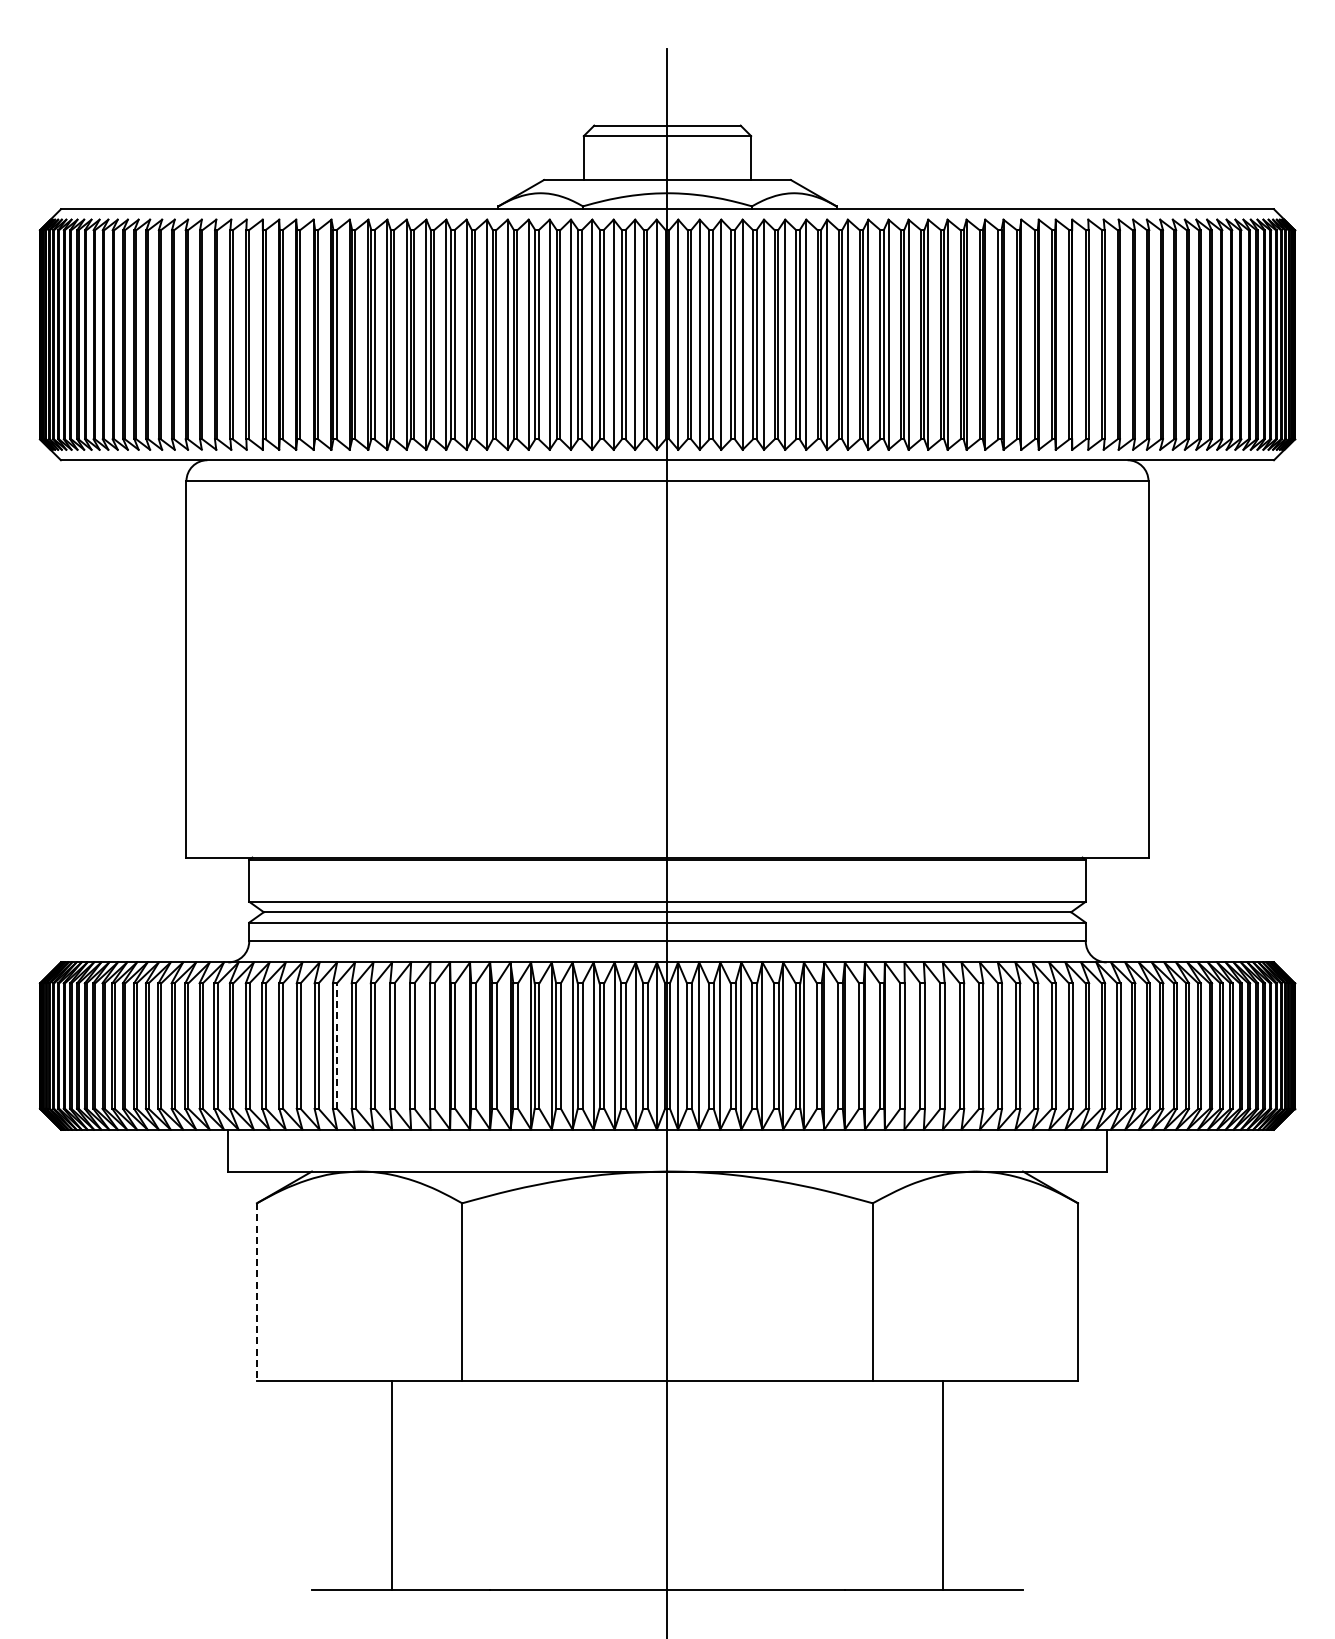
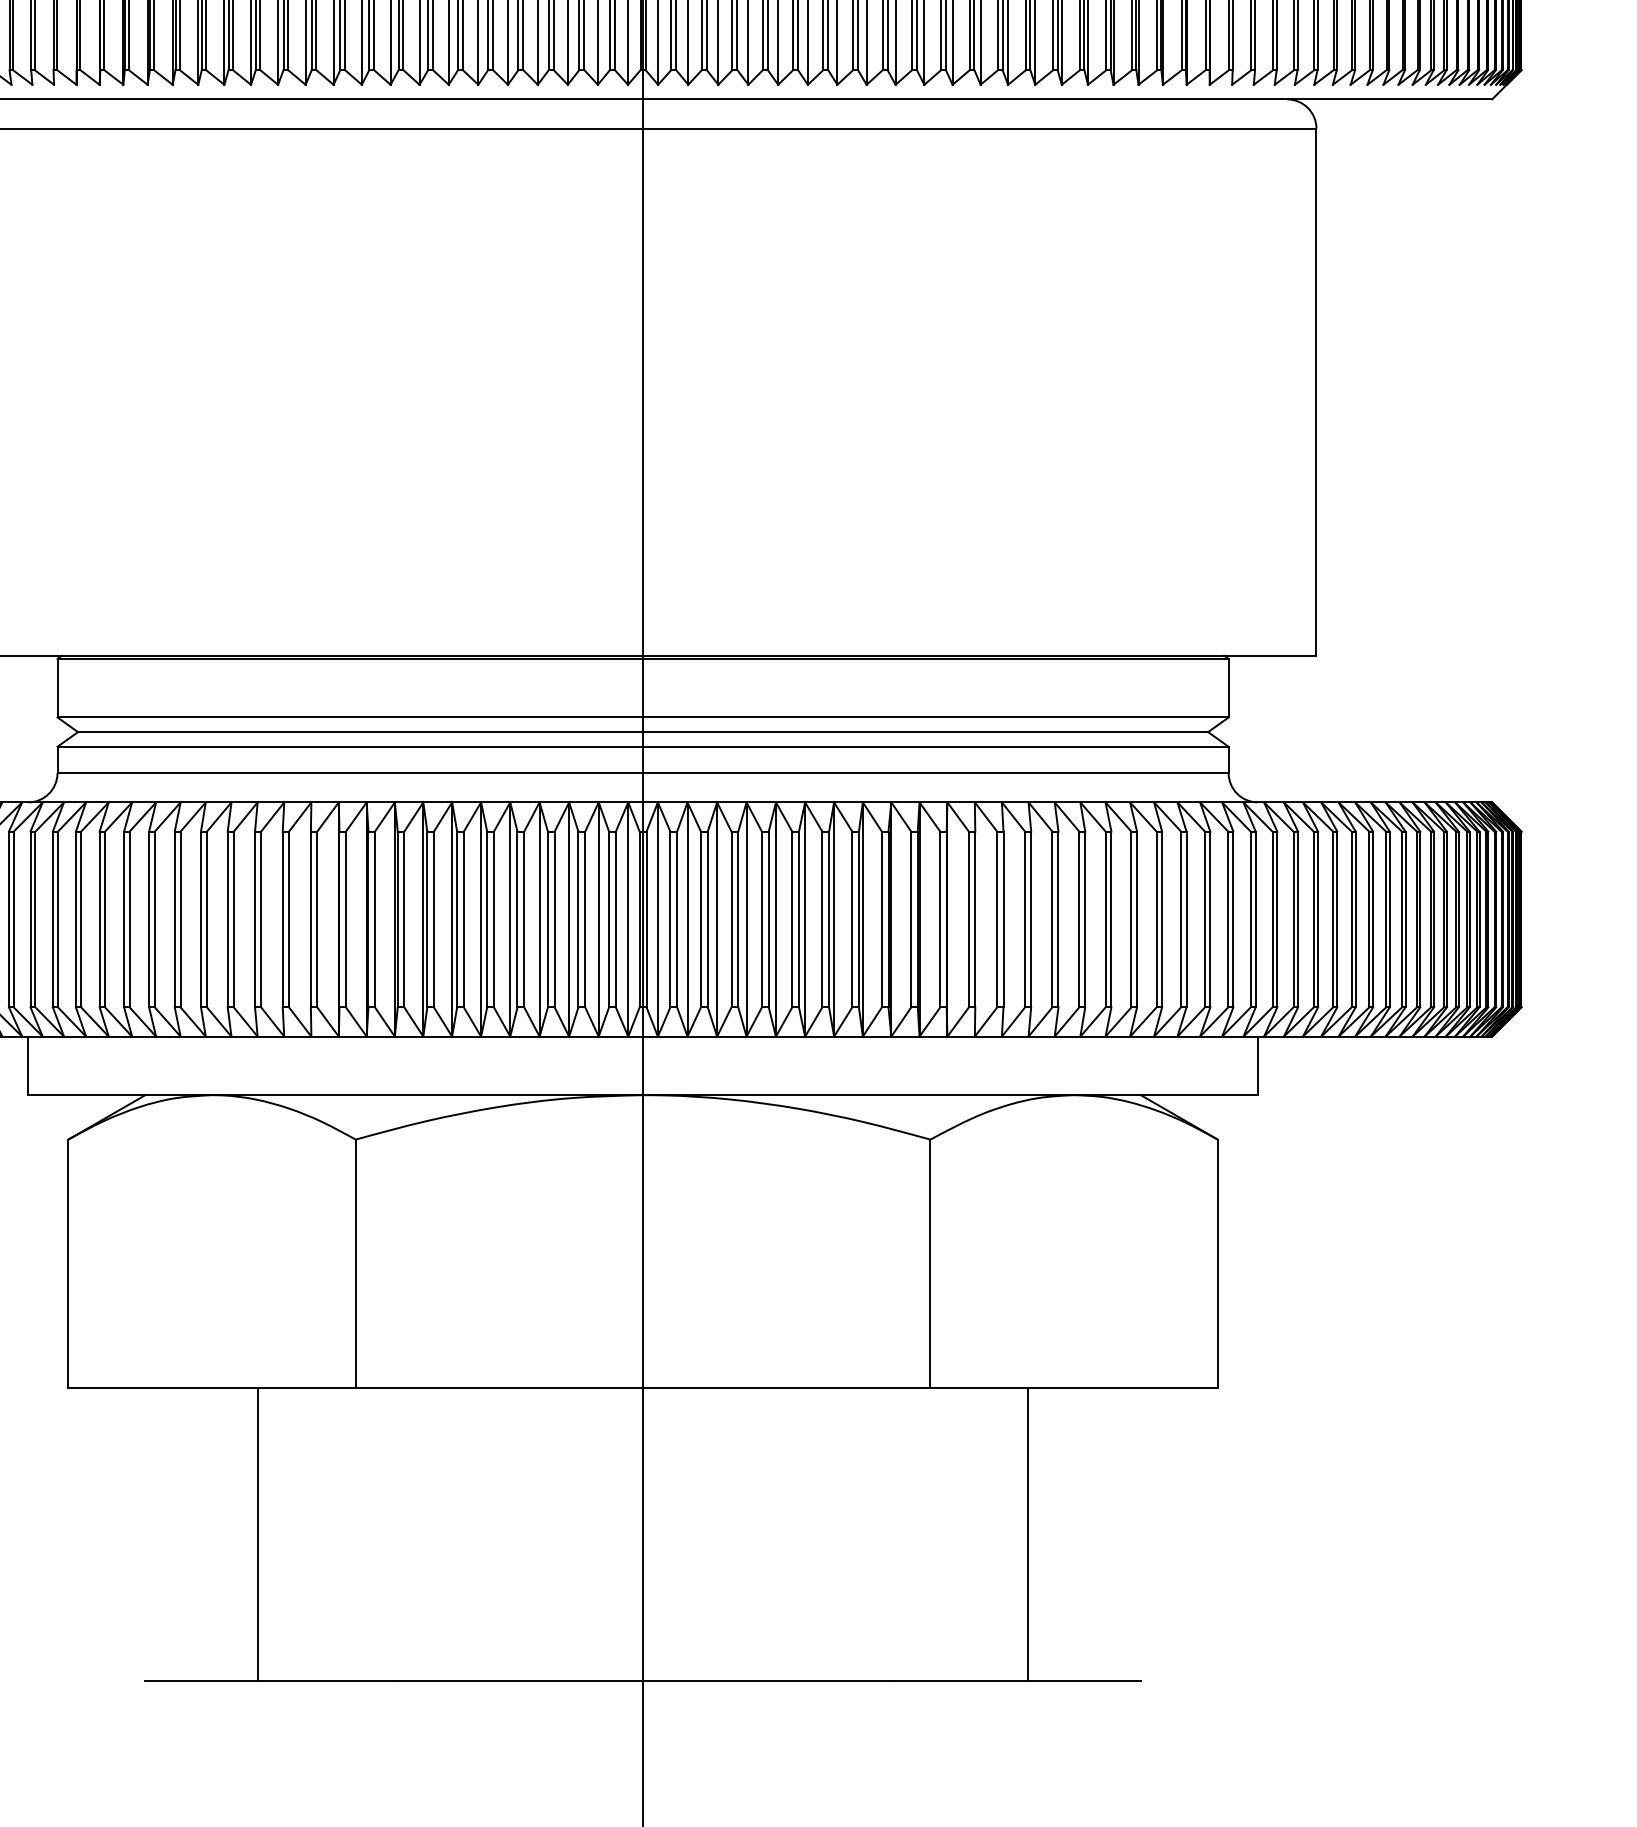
line: (337, 1046) -> (181, 920), dashed -> solid
line: (256, 1292) -> (67, 1264), dashed -> solid

